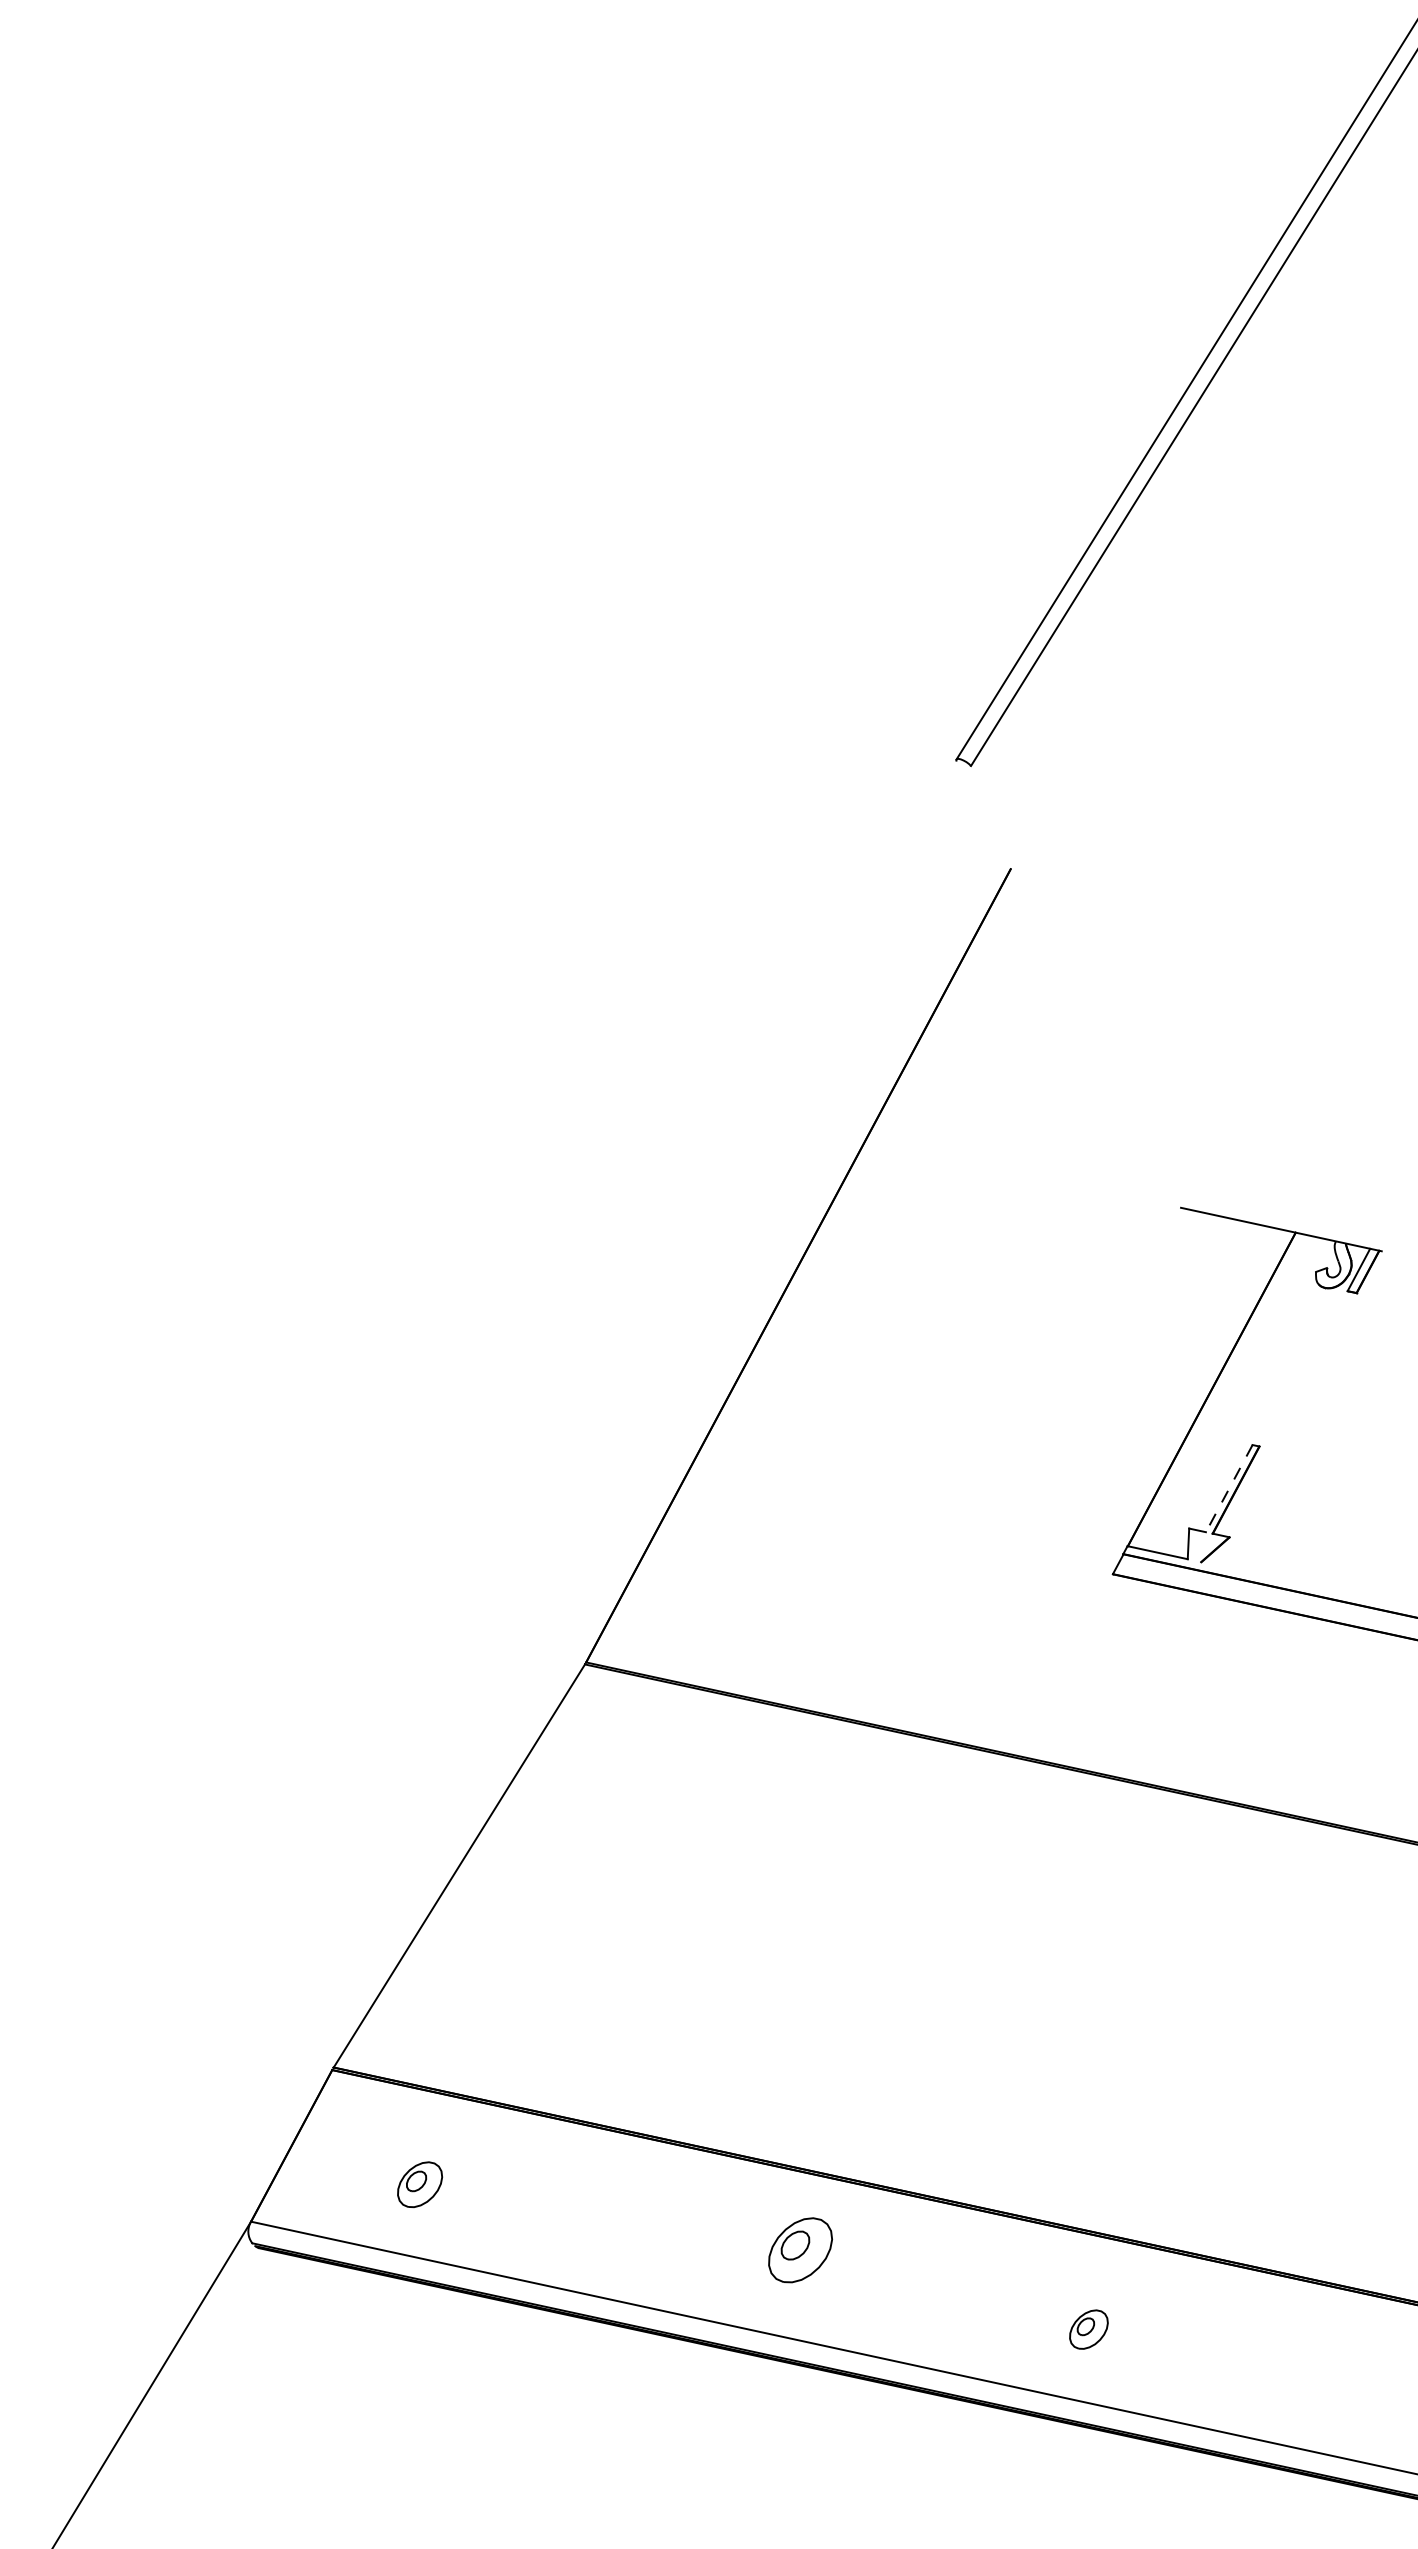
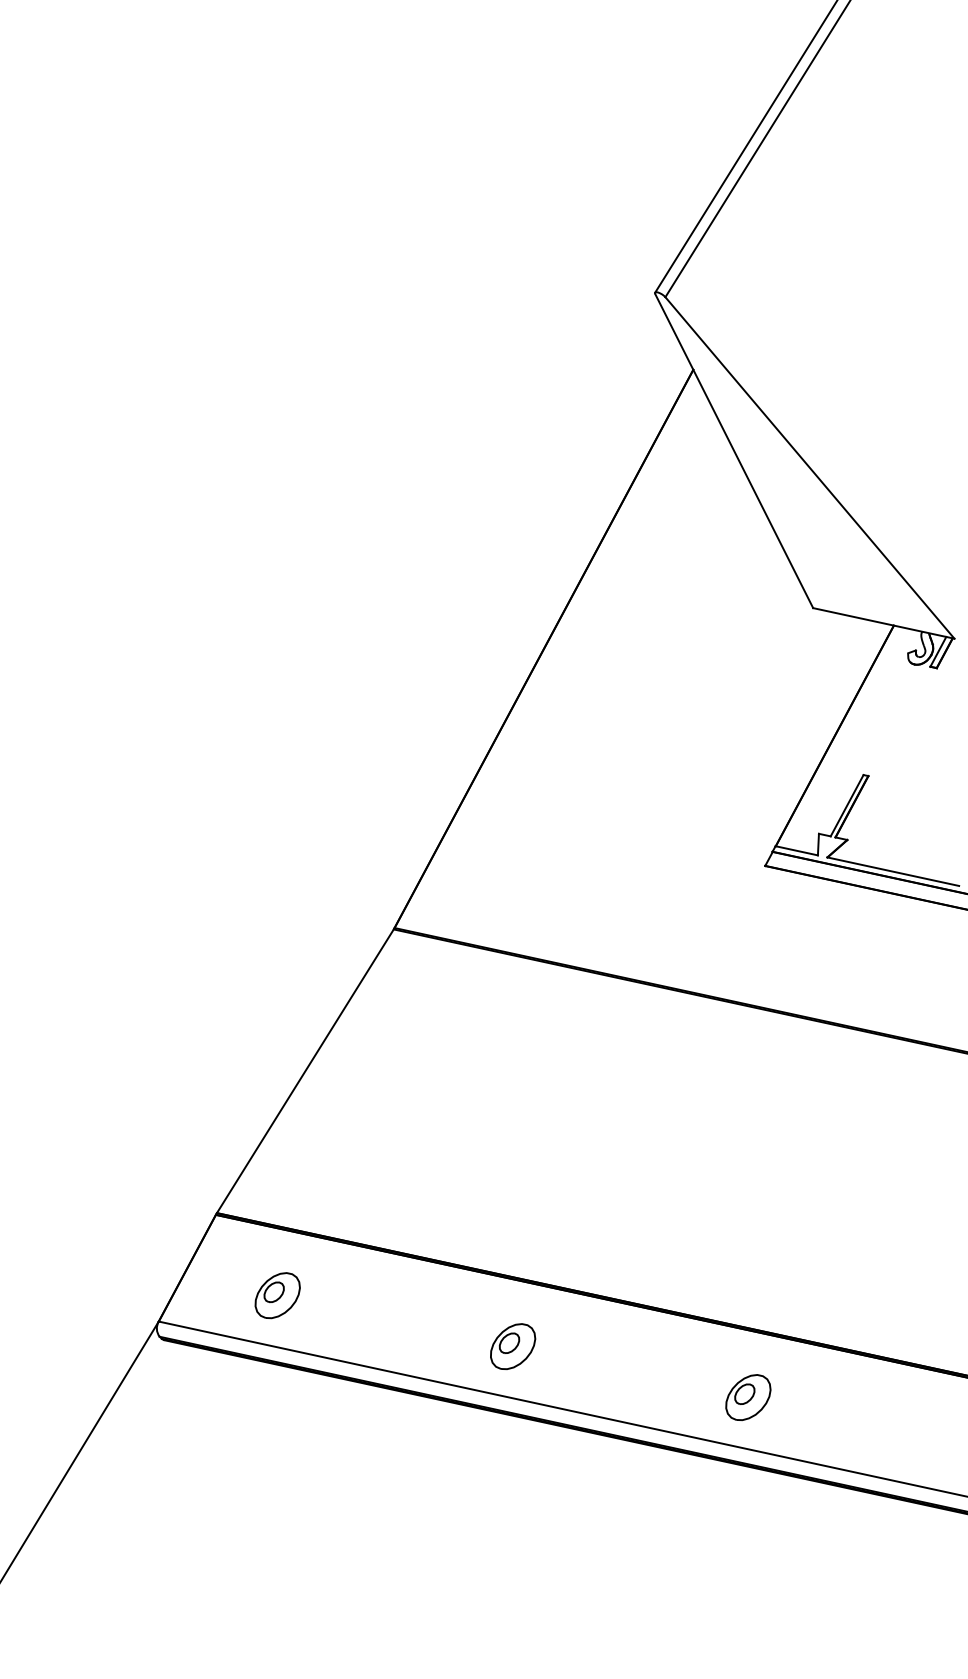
line: (1068, 984) -> (734, 450), added
line: (1176, 1008) -> (810, 467), added
line: (1229, 1489) -> (847, 806), dashed -> solid
line: (1294, 1582) -> (893, 871), added
part: (419, 2184) -> (277, 1295), size x1.43
part: (800, 2250) -> (513, 1346), moved
part: (1088, 2329) -> (748, 1397), size x1.67

